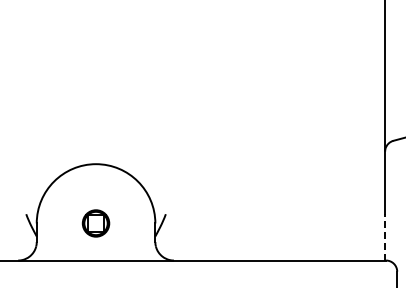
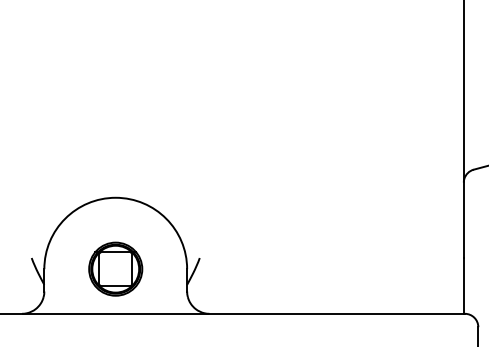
part: (95, 223) -> (115, 269), size x1.67
line: (385, 236) -> (464, 284), dashed -> solid

